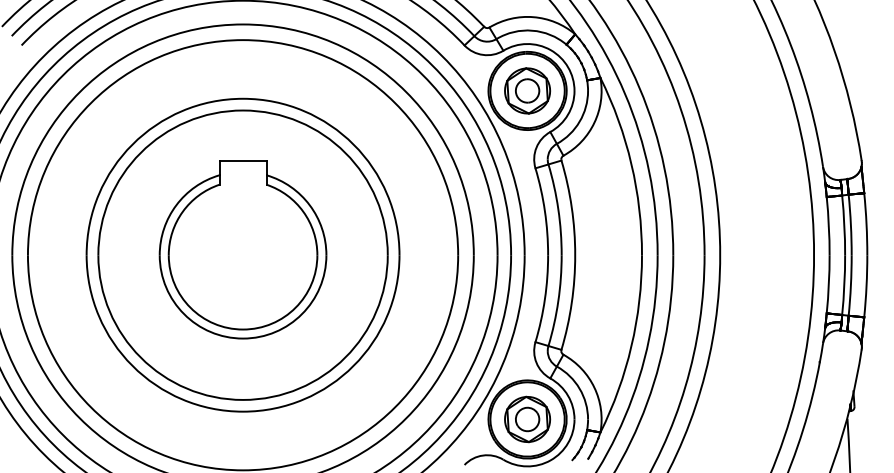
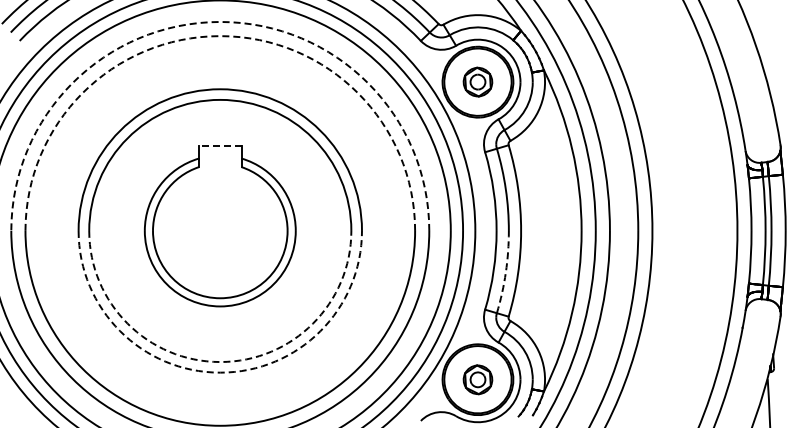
arc: (243, 23) -> (220, 21), solid -> dashed
arc: (243, 40) -> (220, 36), solid -> dashed
part: (527, 90) -> (477, 81), size x0.7
line: (242, 160) -> (219, 145), solid -> dashed
arc: (557, 301) -> (505, 272), solid -> dashed
arc: (243, 400) -> (220, 362), solid -> dashed
arc: (243, 411) -> (220, 372), solid -> dashed
part: (527, 419) -> (477, 379), size x0.7

